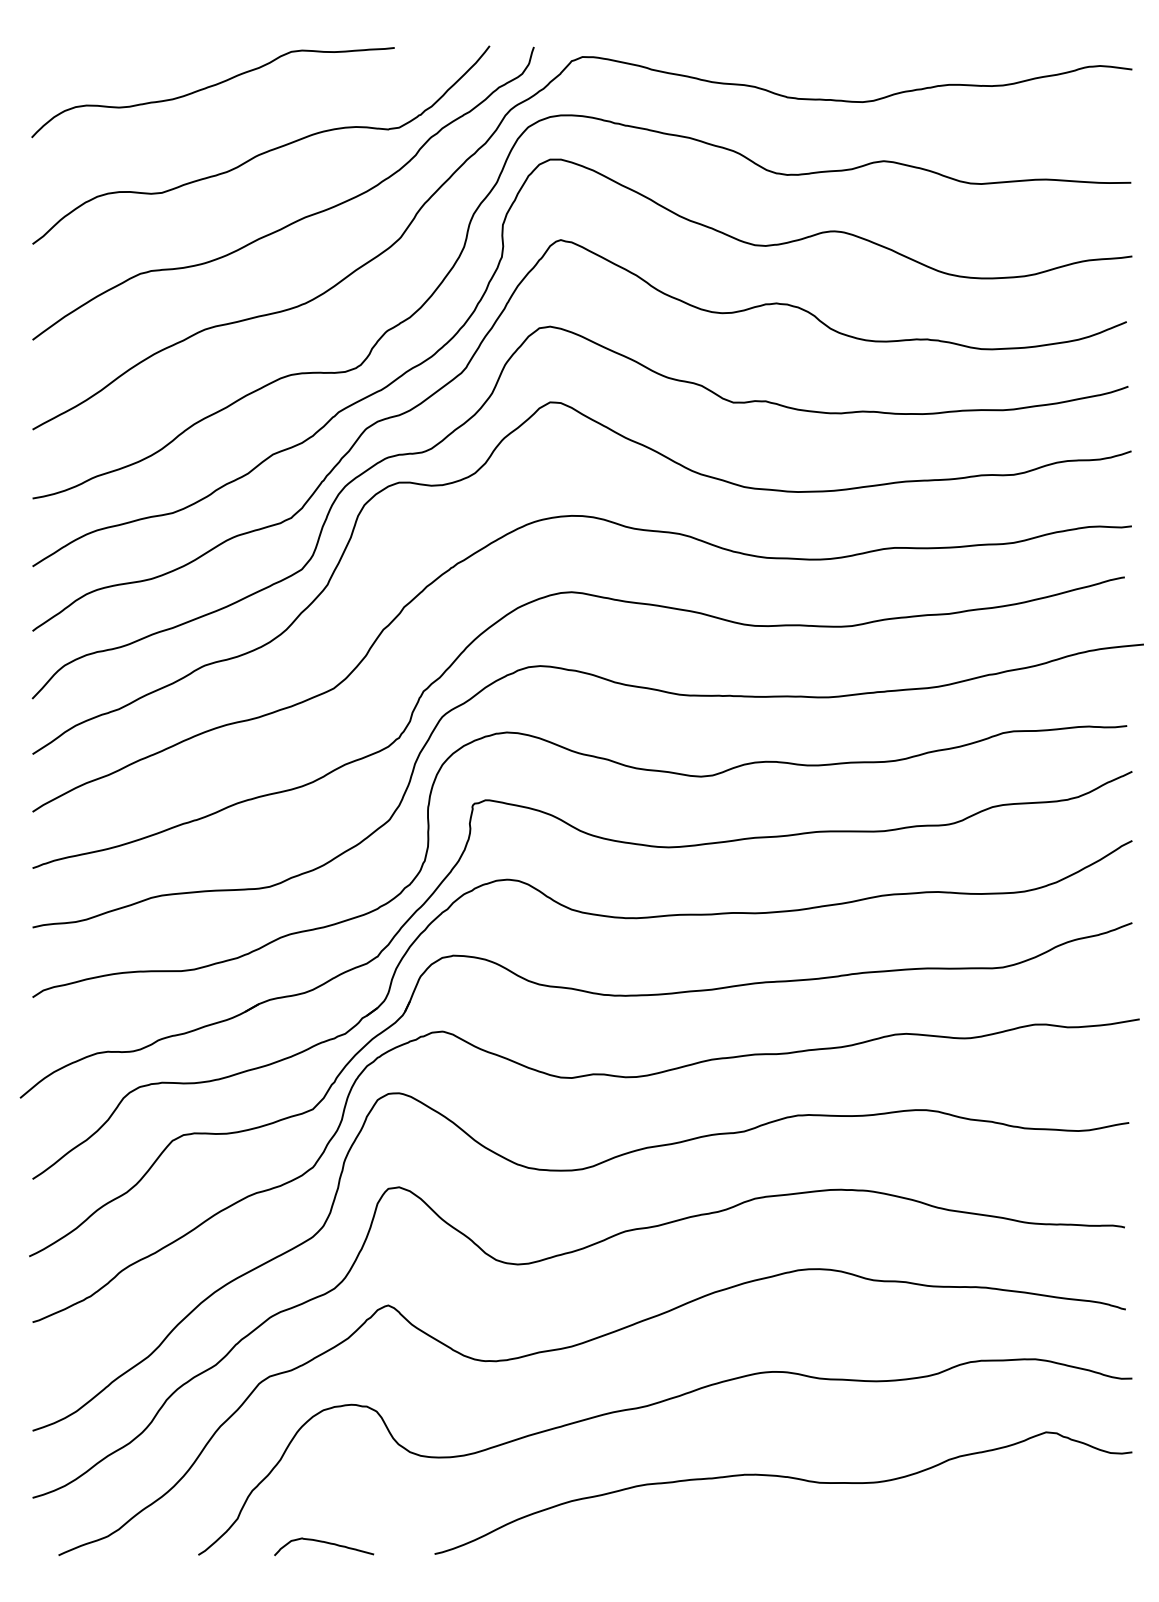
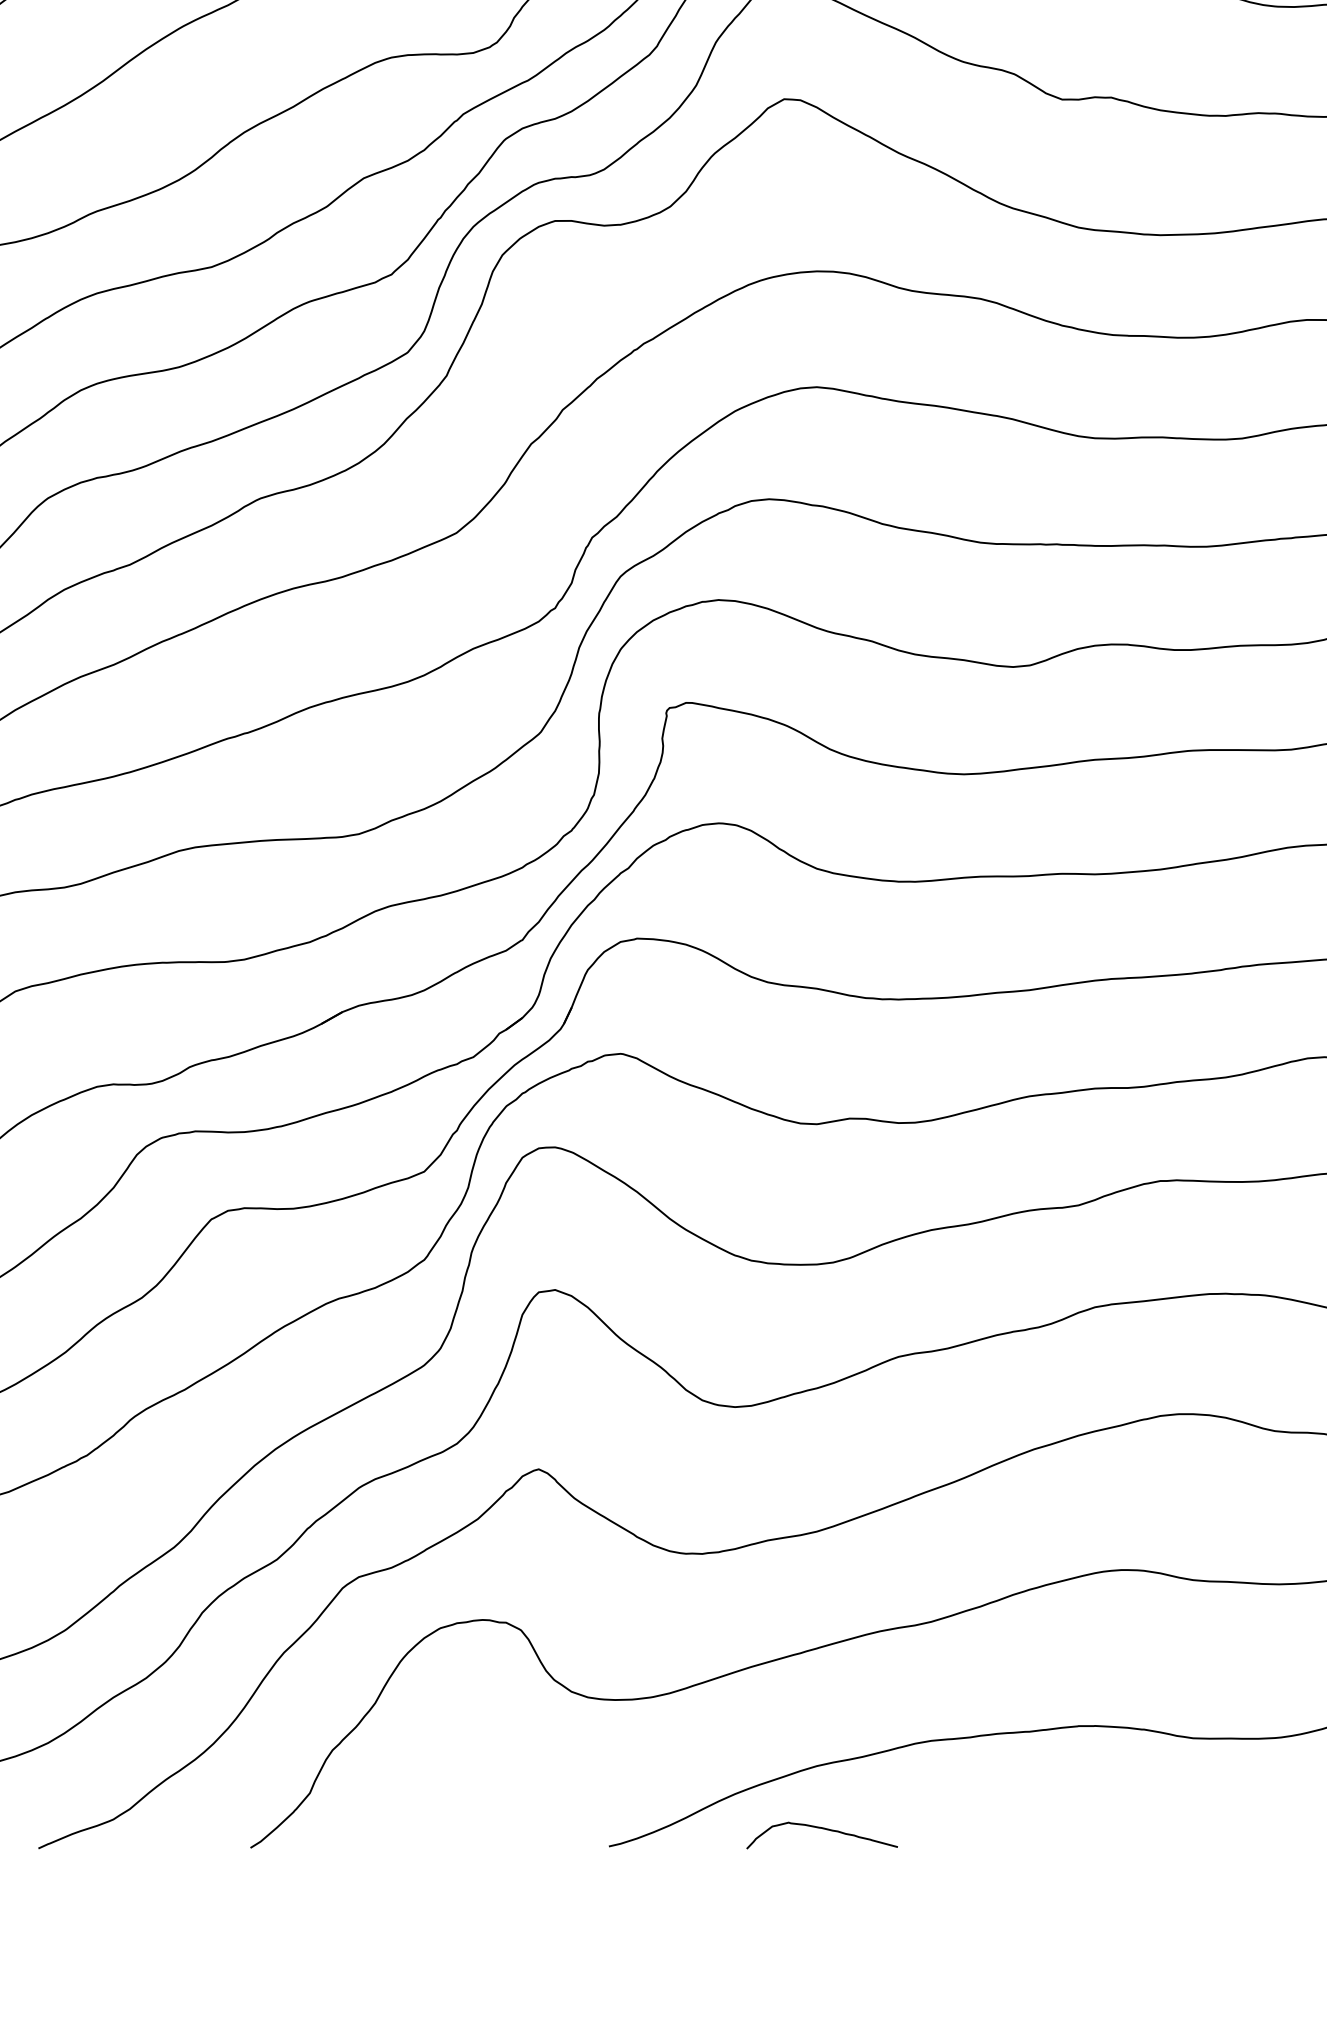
curve: (325, 1543) -> (824, 1830), moved

